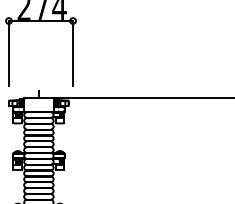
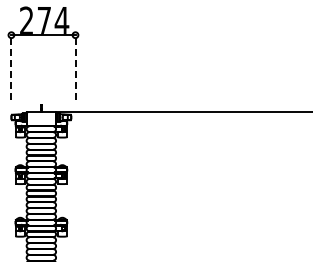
line: (9, 53) -> (11, 67), solid -> dashed
line: (73, 53) -> (75, 67), solid -> dashed

